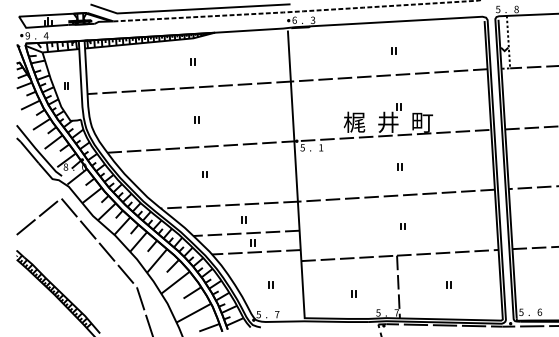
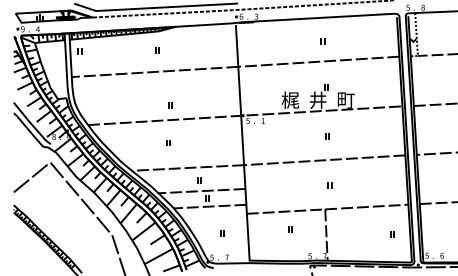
part: (66, 85) -> (79, 51), moved
part: (196, 119) -> (170, 105), moved
part: (448, 284) -> (391, 233), moved
part: (353, 293) -> (289, 228), moved

